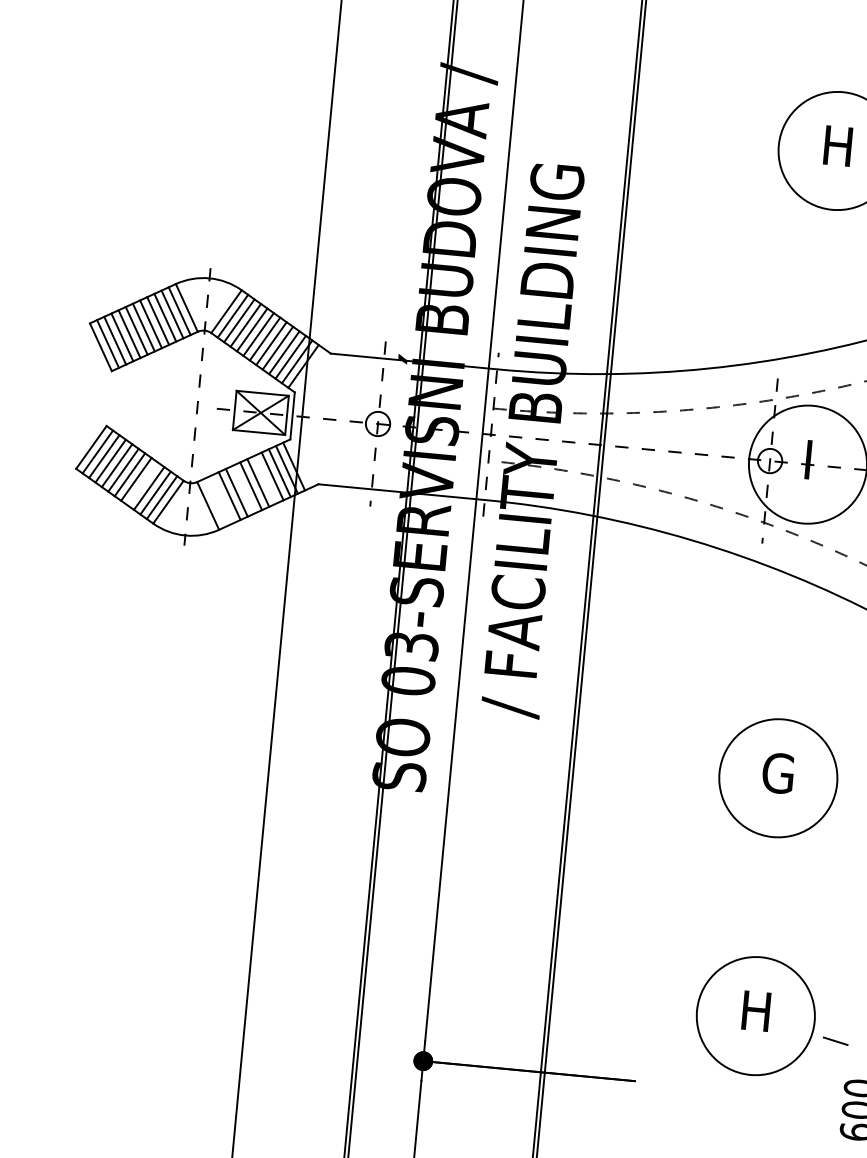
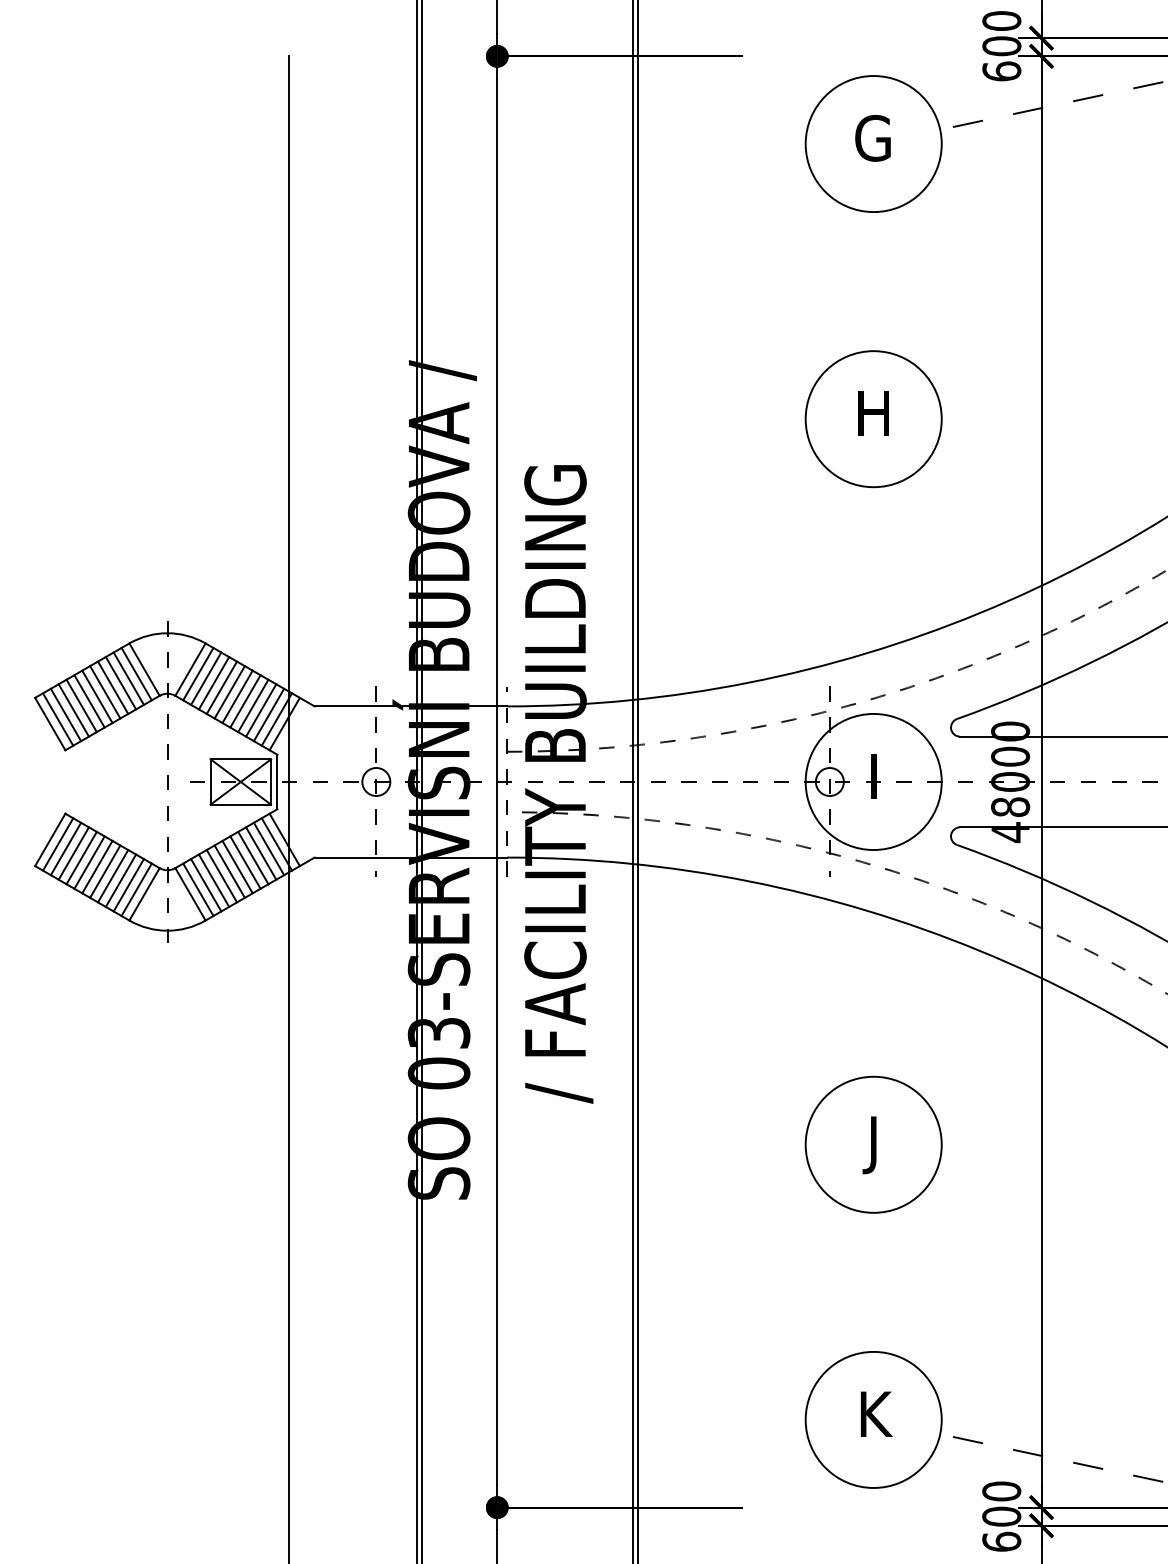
line: (265, 479) -> (253, 857), added
line: (143, 484) -> (113, 876), added
line: (243, 489) -> (229, 871), added
line: (222, 499) -> (206, 885), added
line: (215, 502) -> (198, 889), added
text: (777, 777) -> (872, 1144), G -> J
text: (757, 1010) -> (875, 1413), H -> K

